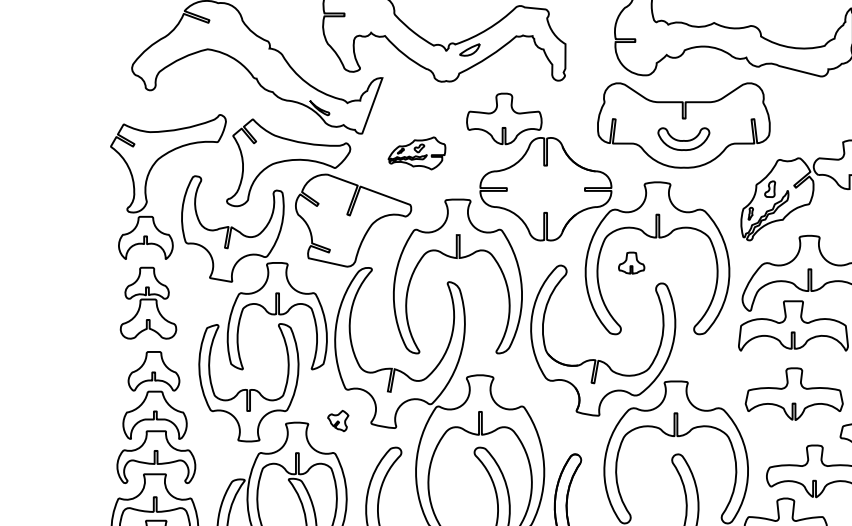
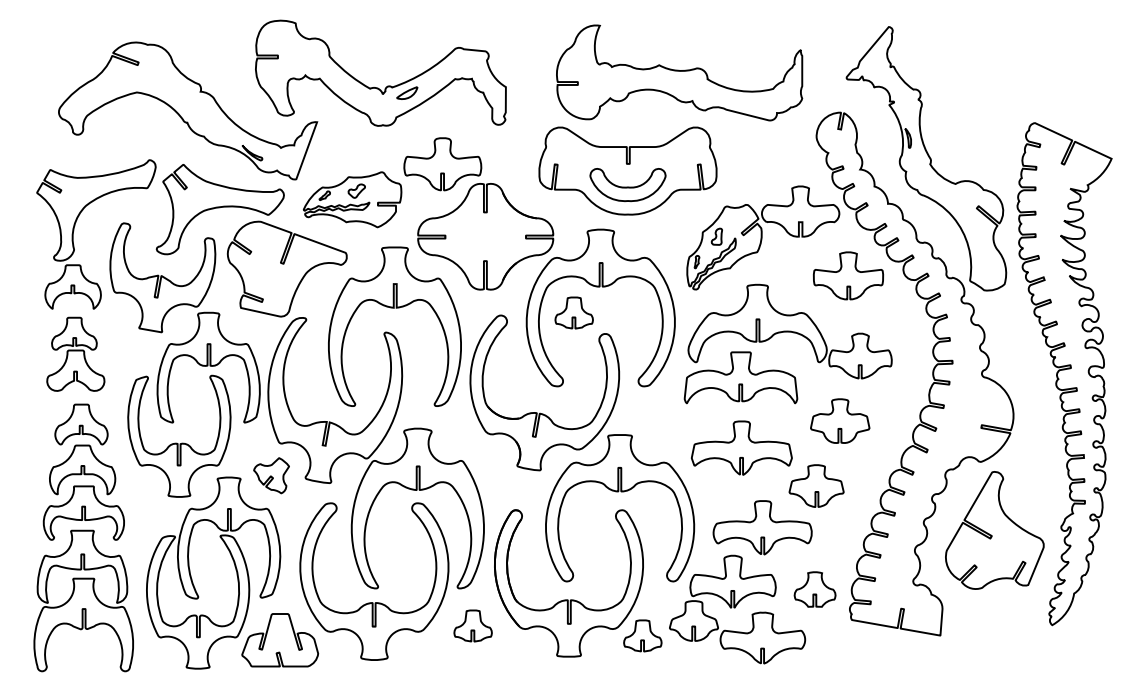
part: (683, 139) -> (627, 185), size x1.43
part: (416, 153) -> (352, 199), size x1.67
part: (631, 262) -> (573, 312), size x1.43
part: (338, 420) -> (271, 475), size x1.67

